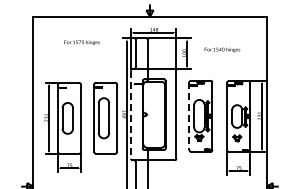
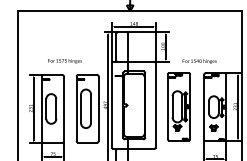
text: (81, 42) -> (64, 61), moved
text: (222, 49) -> (199, 61), moved
line: (131, 115) -> (112, 106), dashed -> solid
line: (189, 116) -> (168, 107), dashed -> solid

